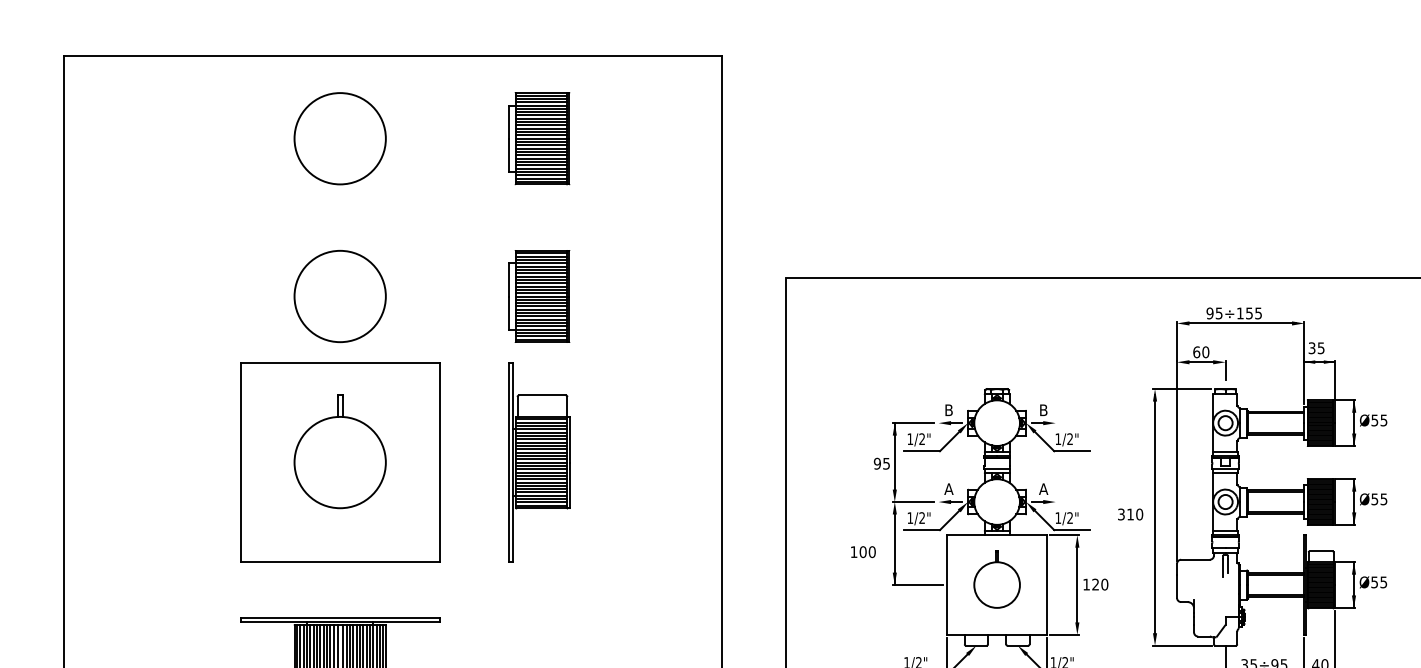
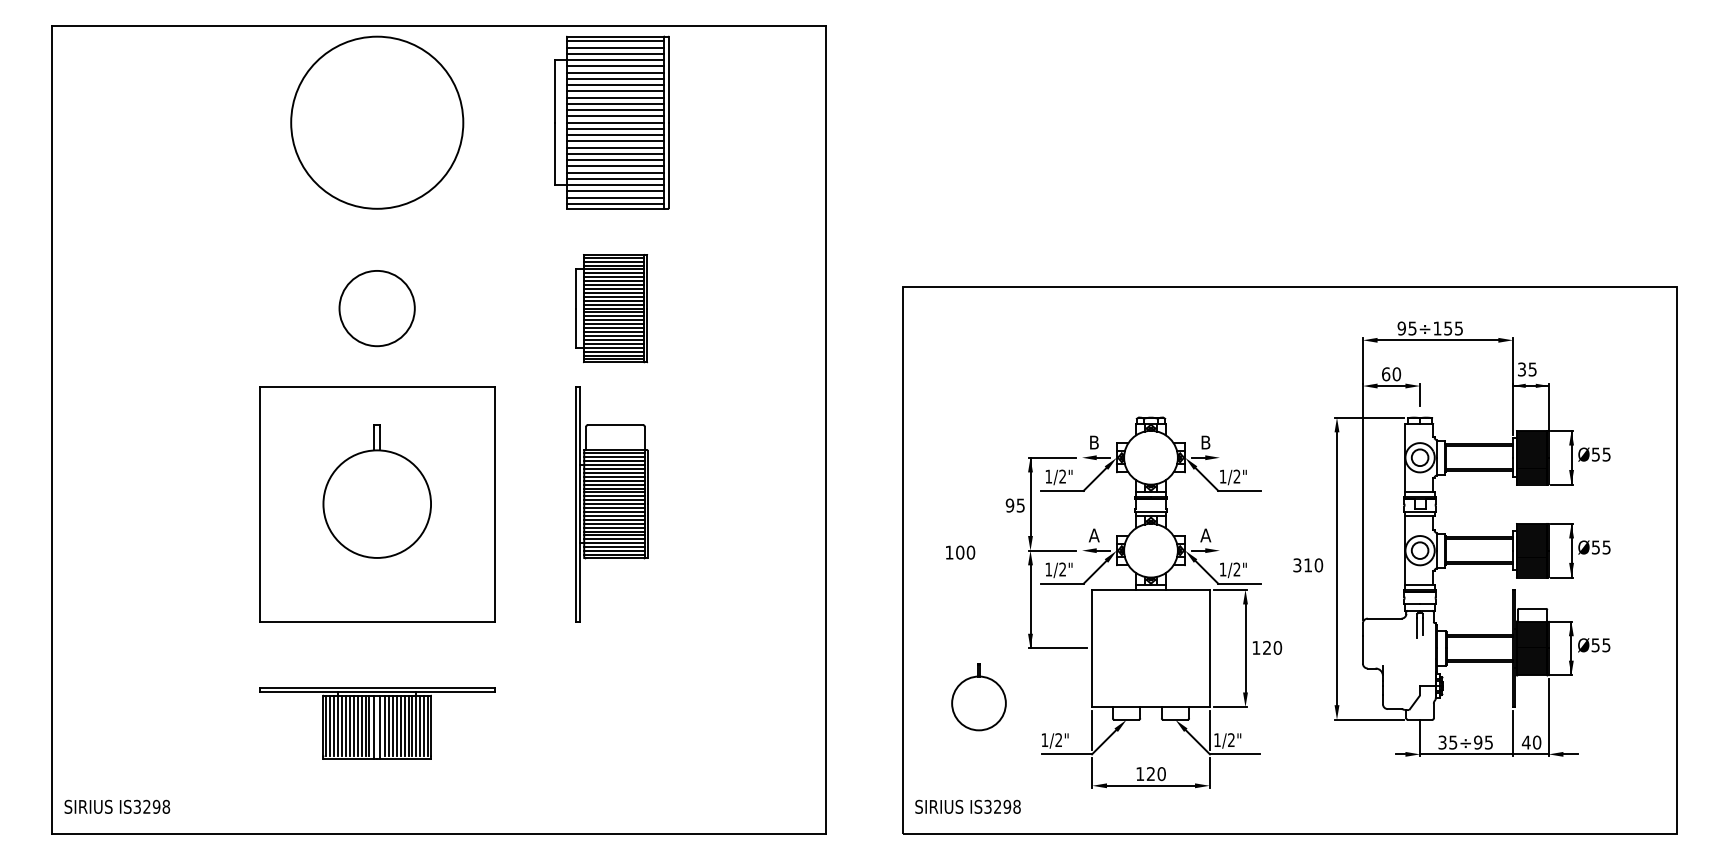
circle: (340, 138) -> (377, 122), size x1.6
part: (539, 138) -> (611, 122), size x1.6
circle: (339, 296) -> (376, 308), size x0.7
text: (863, 551) -> (960, 552), moved
part: (996, 580) -> (978, 697), moved

